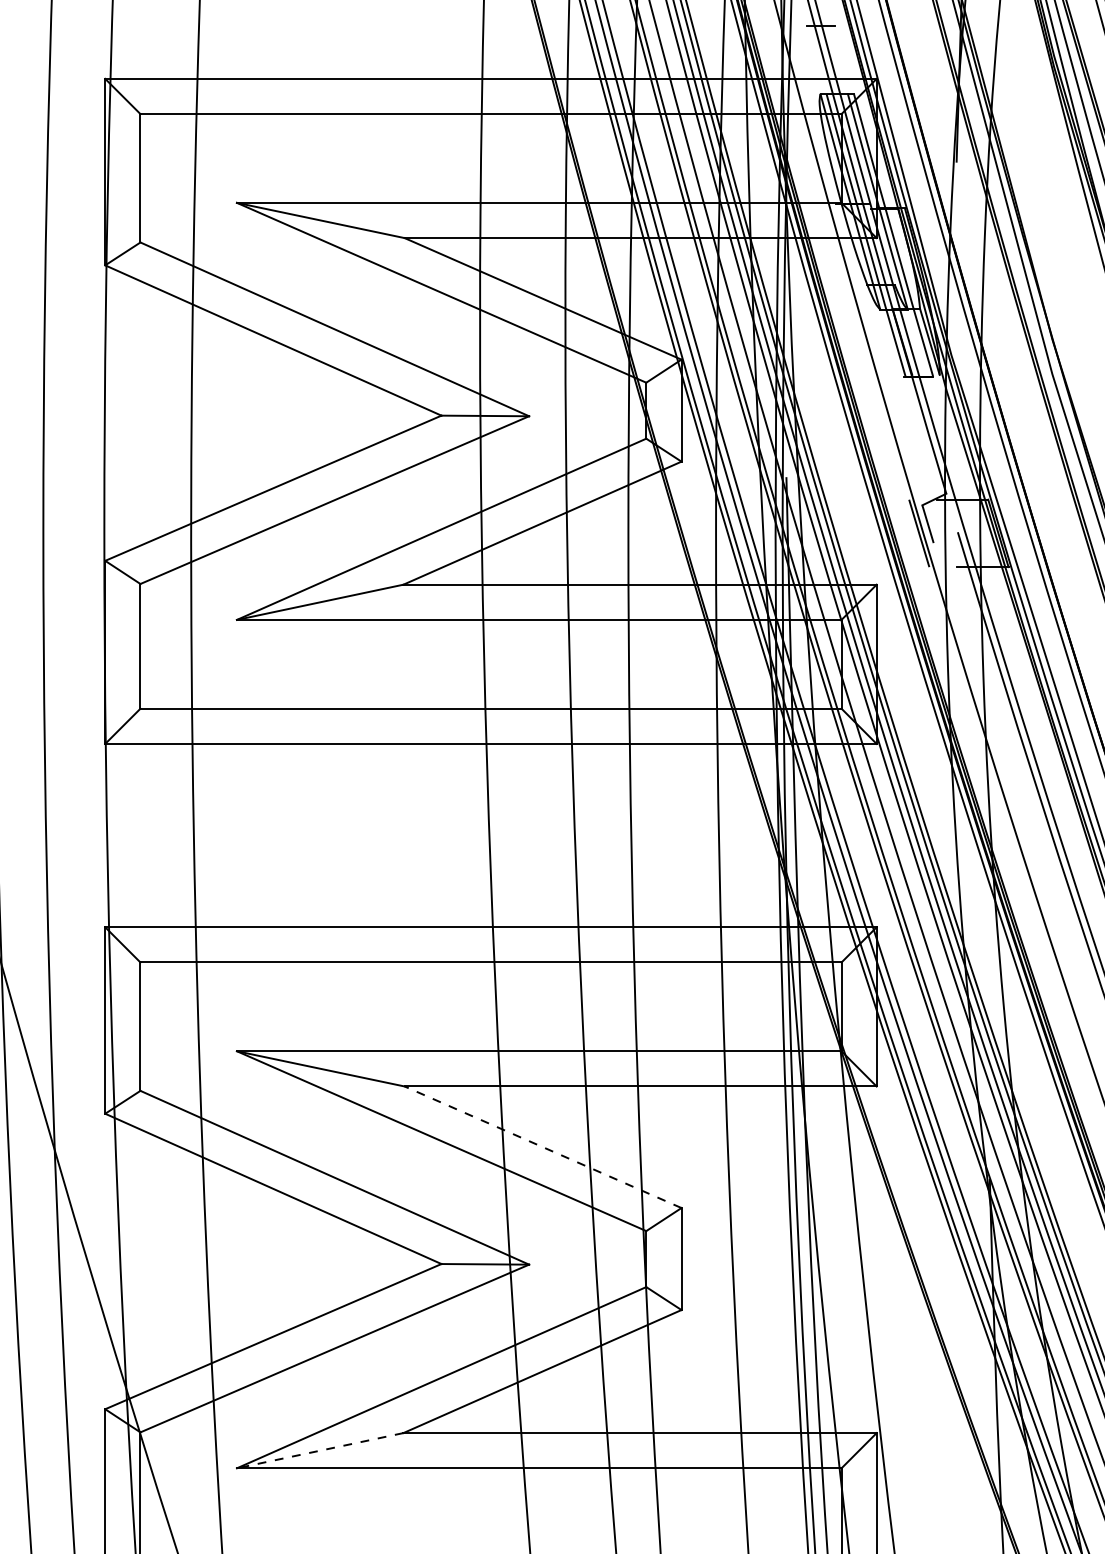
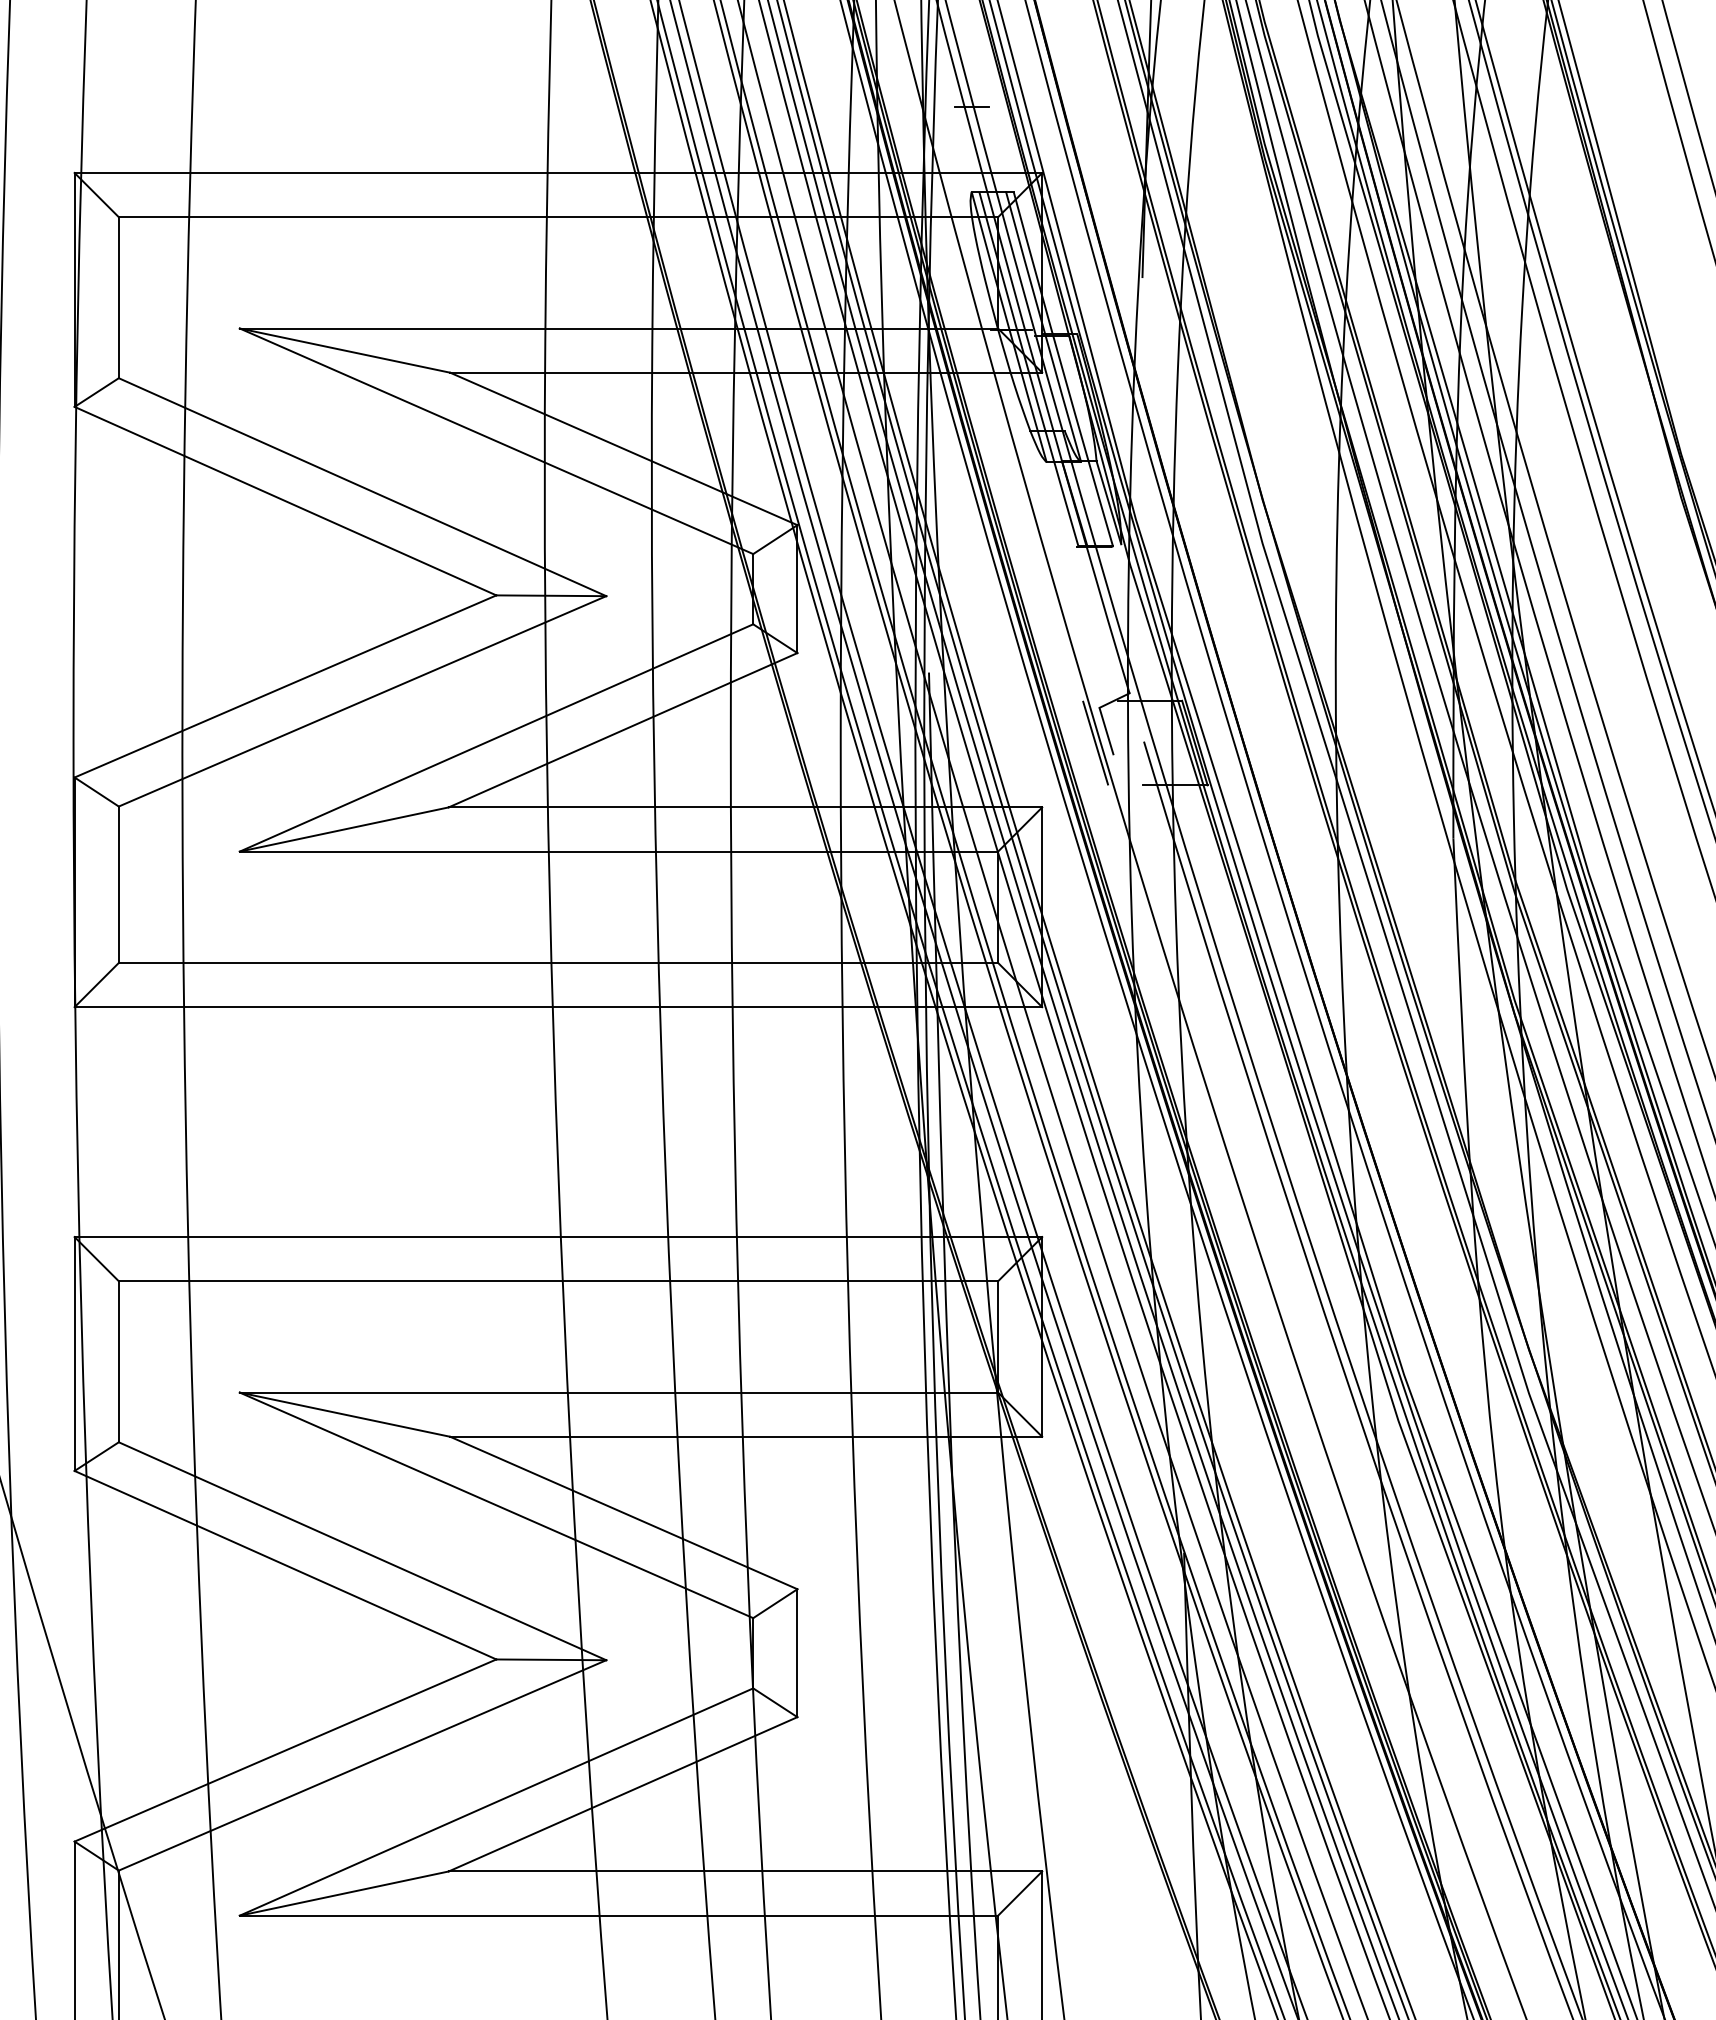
line: (542, 1147) -> (623, 1513), dashed -> solid
line: (320, 1450) -> (344, 1893), dashed -> solid

